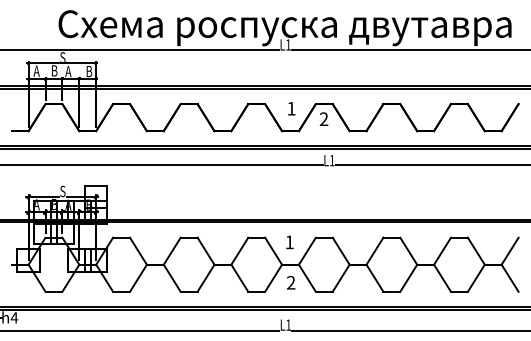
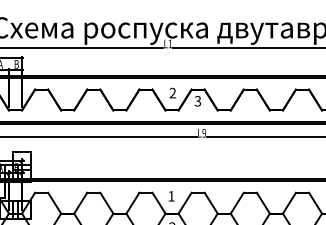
text: (291, 108) -> (172, 92), 1 -> 2
text: (323, 119) -> (197, 101), 2 -> 3
text: (331, 160) -> (203, 133), L1 -> L9

